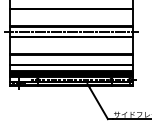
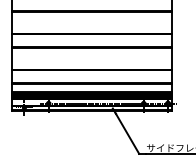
line: (71, 31) -> (92, 40), removed

